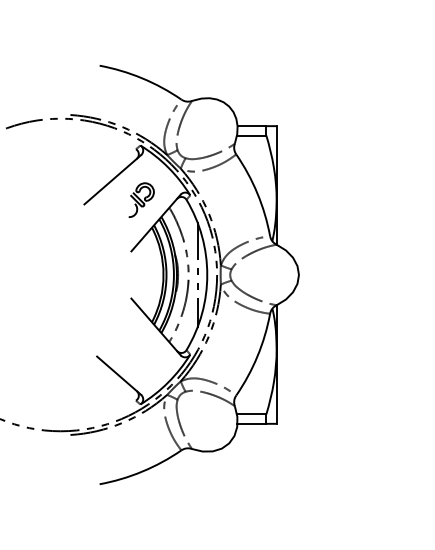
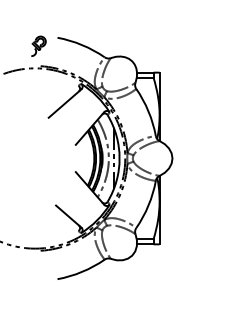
part: (141, 198) -> (38, 45), moved

